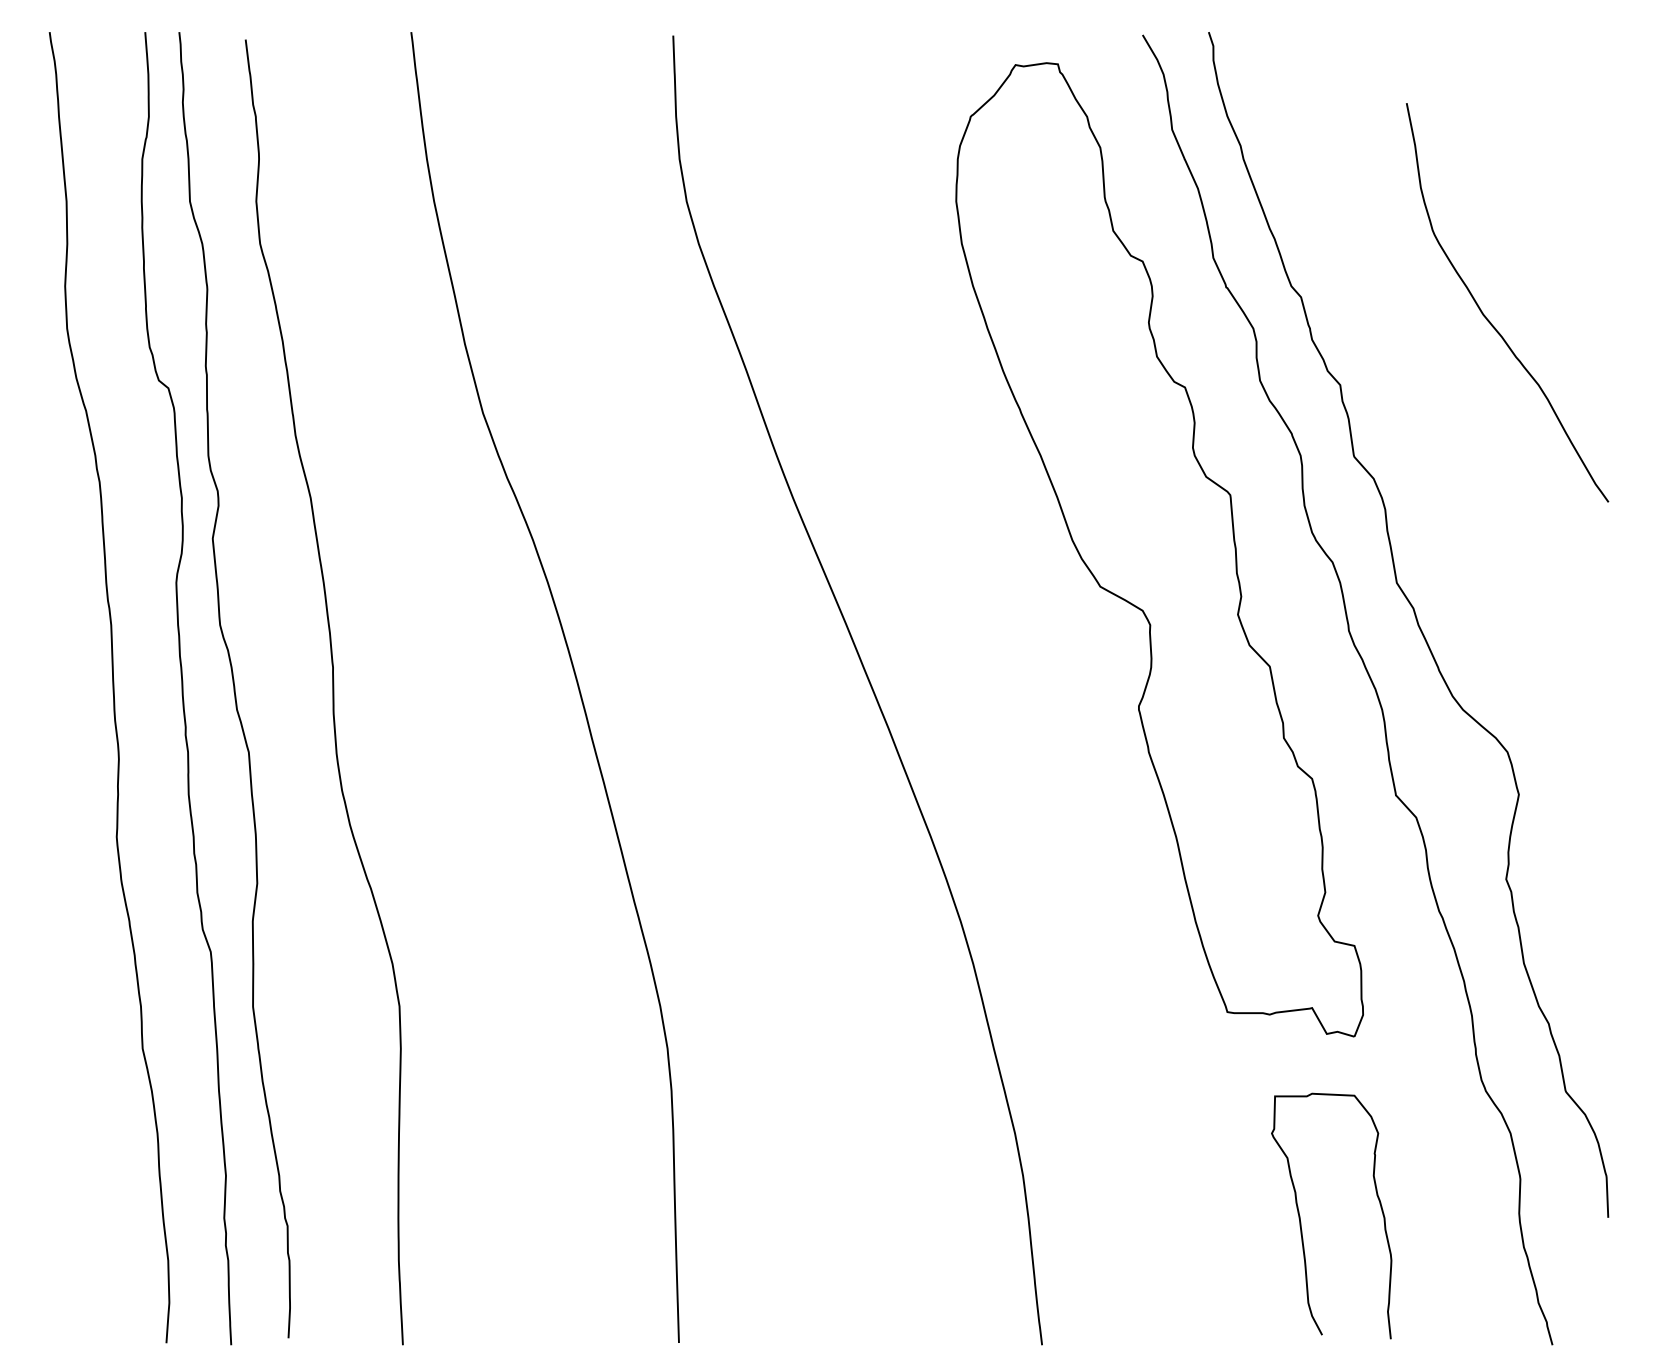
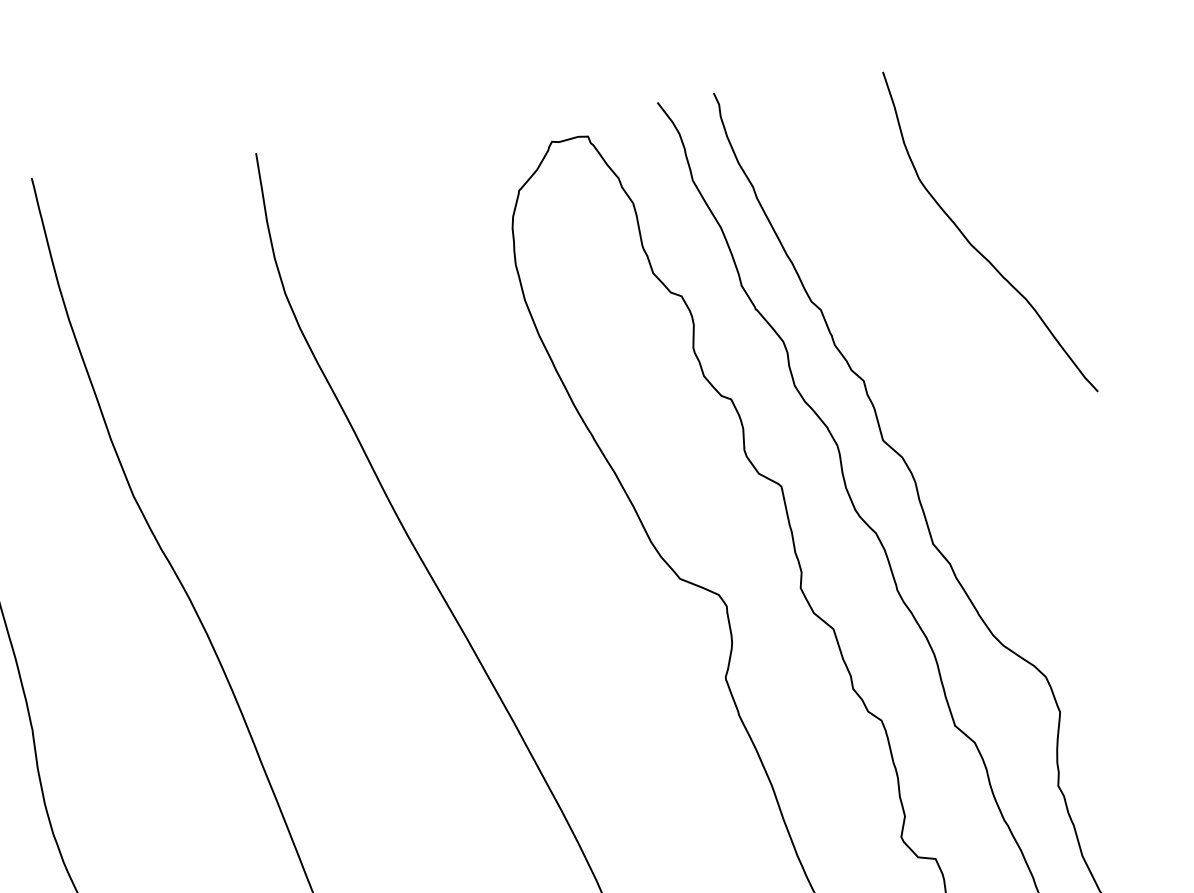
curve: (1486, 316) -> (973, 245), moved

